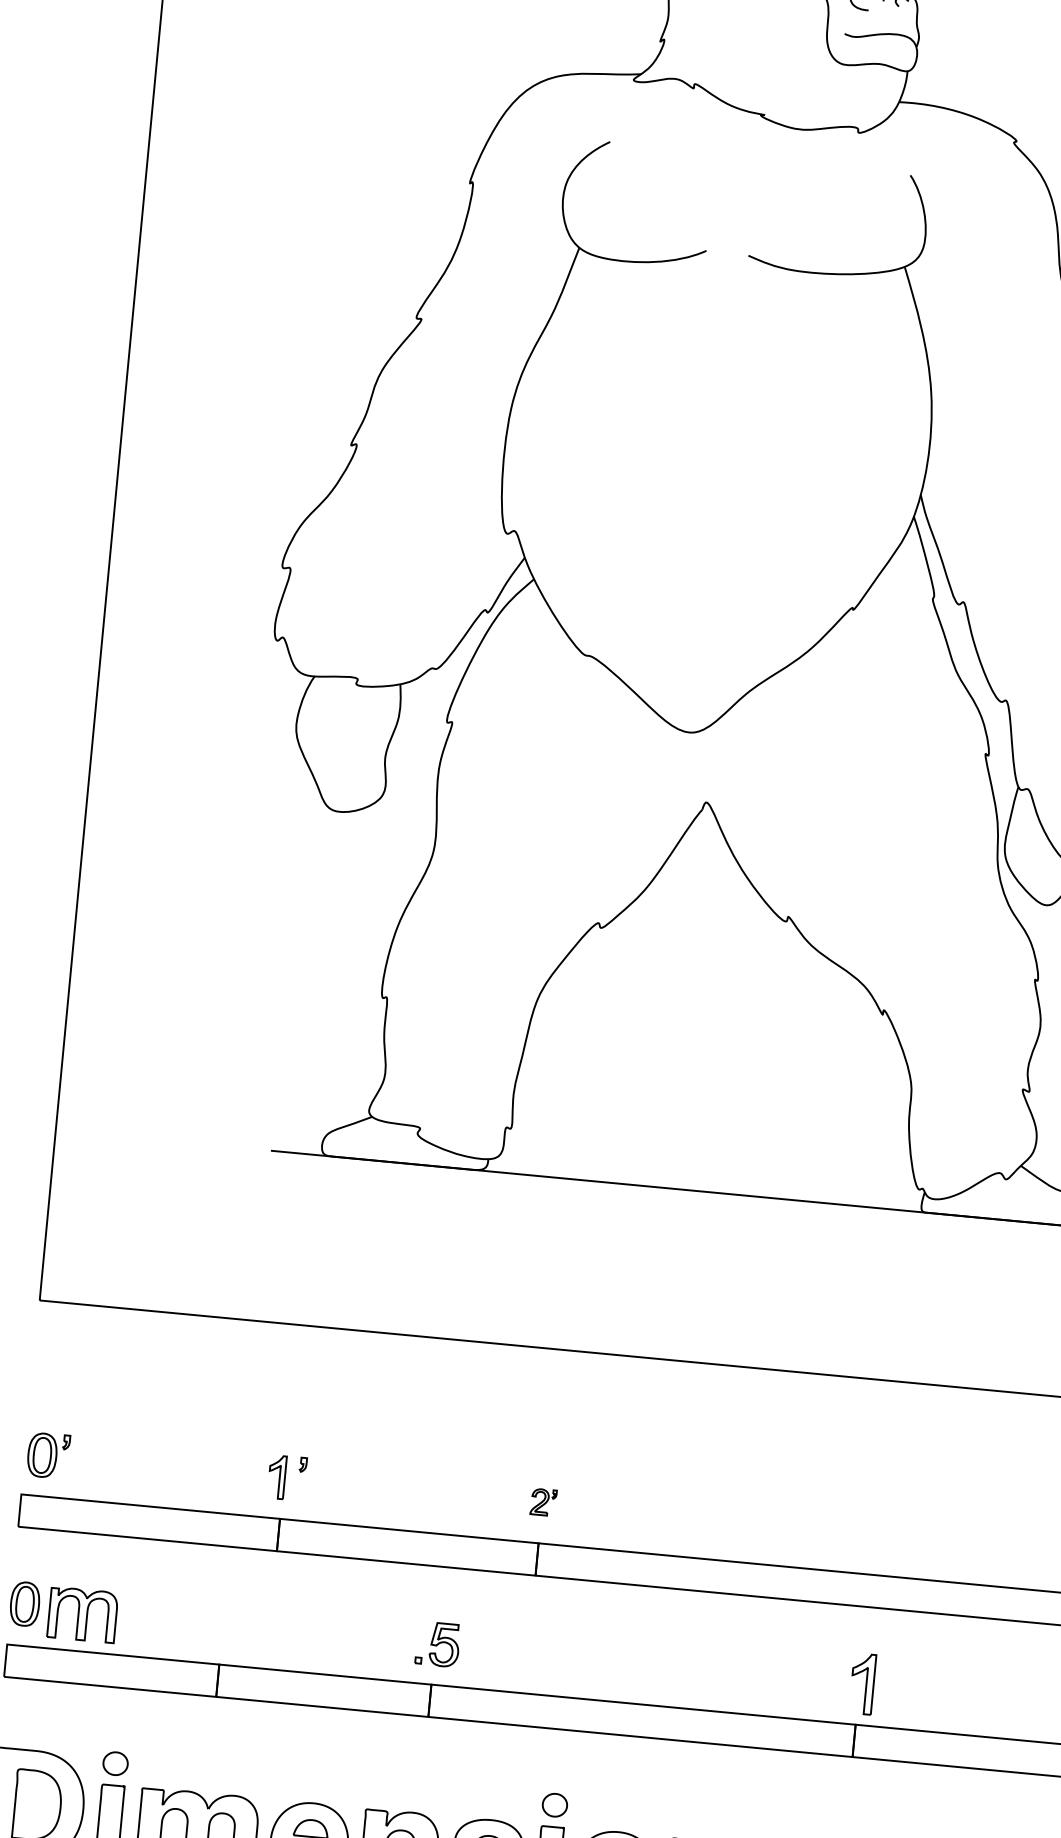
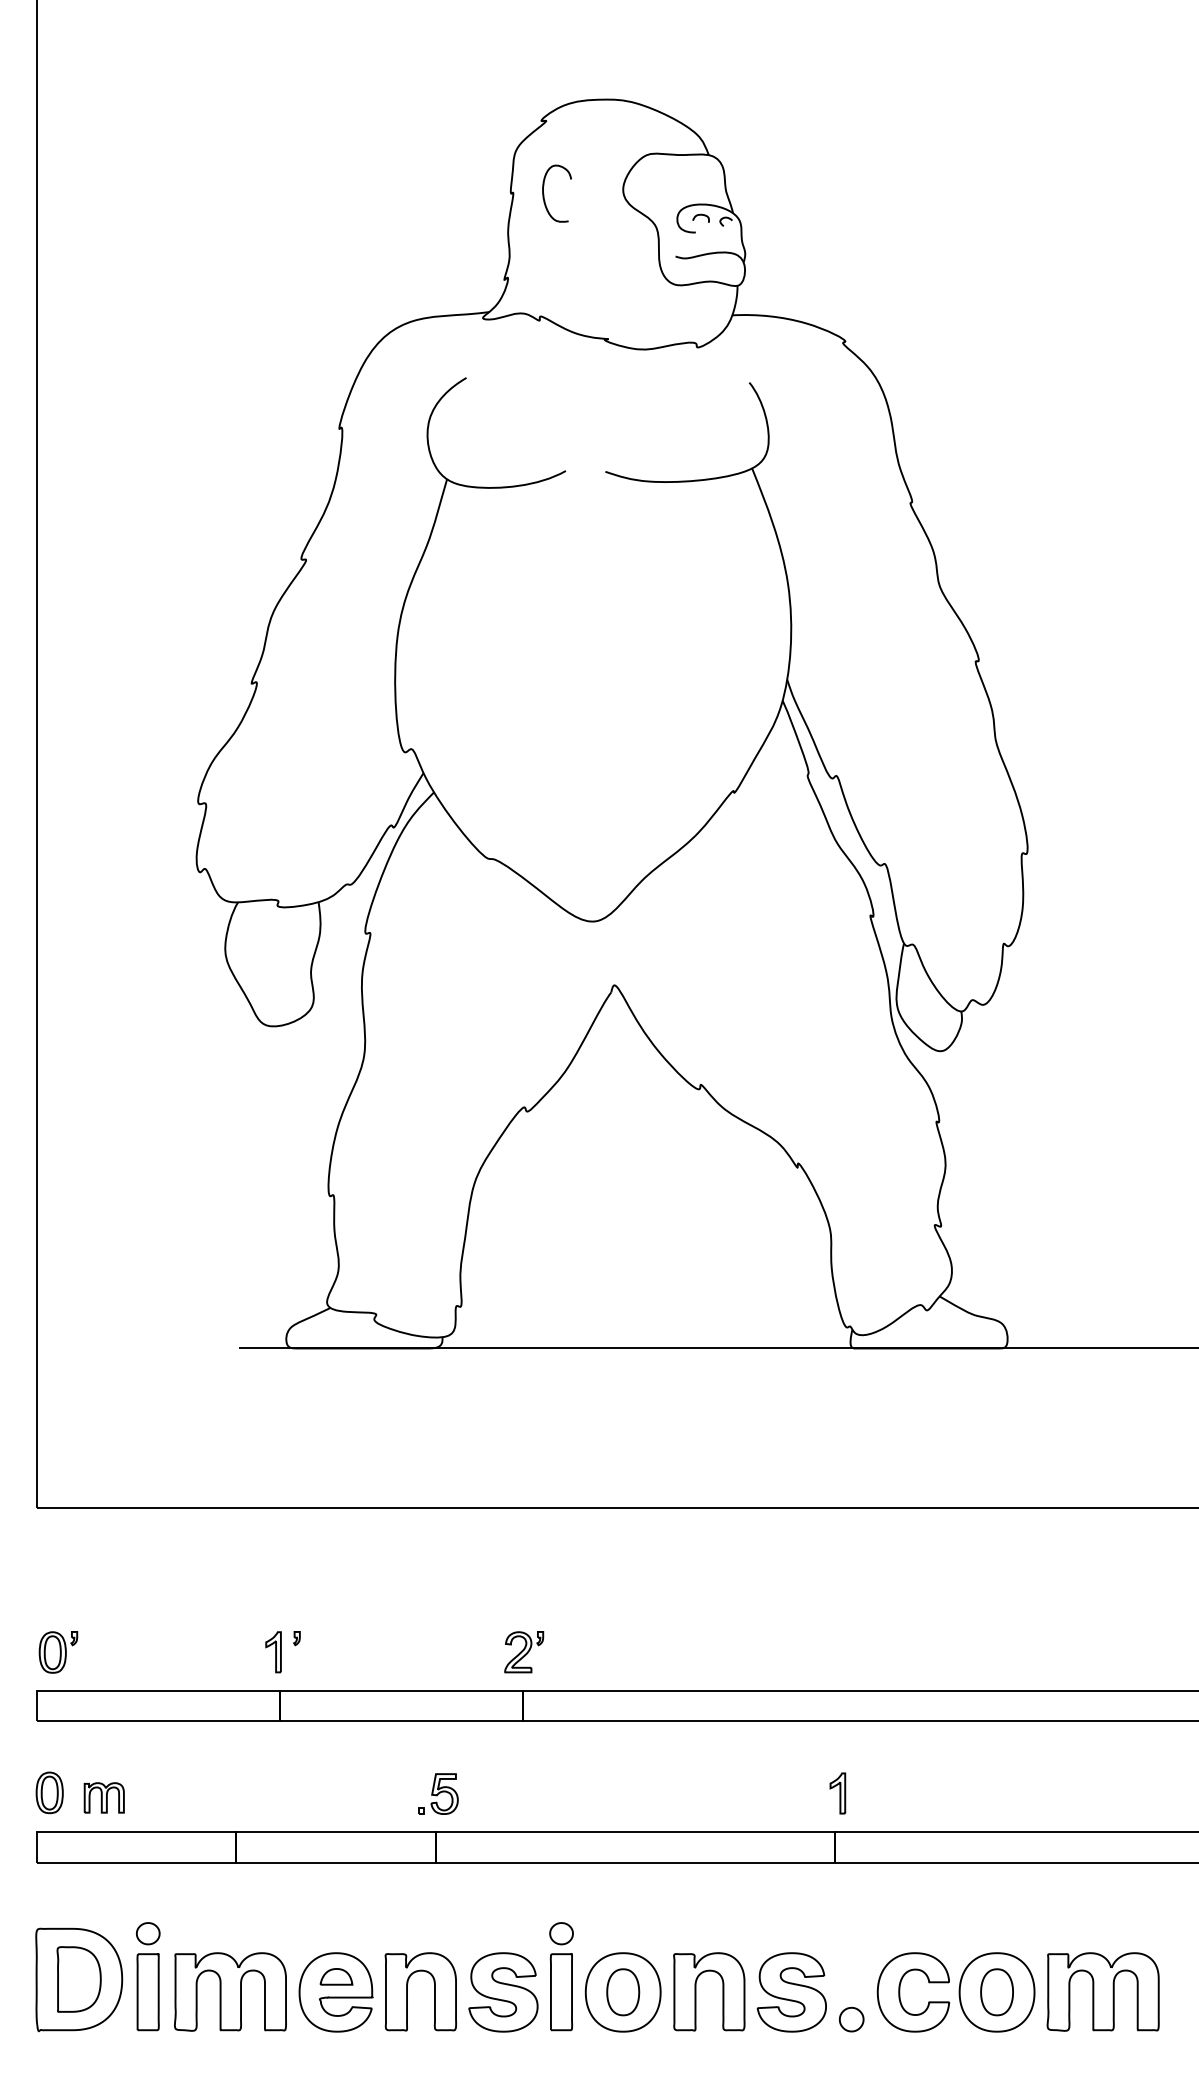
part: (543, 1502) -> (524, 1652), size x1.67
part: (81, 1614) -> (103, 1797), size x0.62
part: (862, 1683) -> (837, 1793), size x0.71

